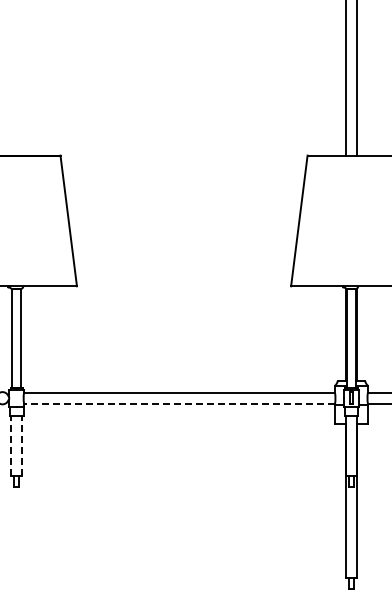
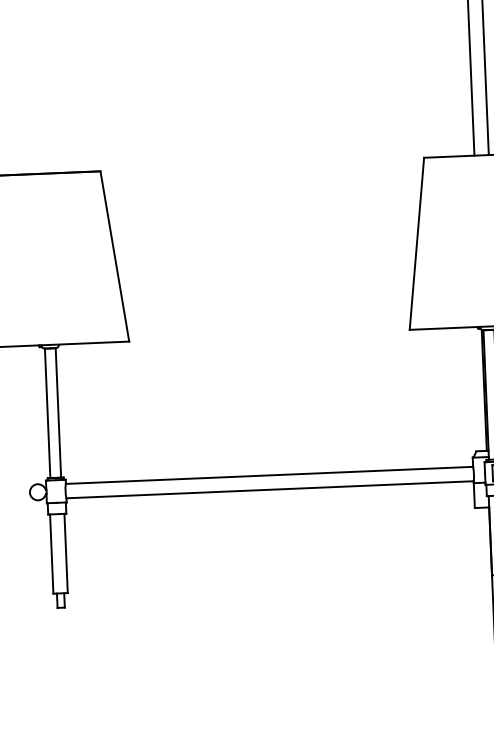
line: (179, 403) -> (269, 489), dashed -> solid
line: (11, 445) -> (52, 553), dashed -> solid
line: (22, 445) -> (66, 553), dashed -> solid

